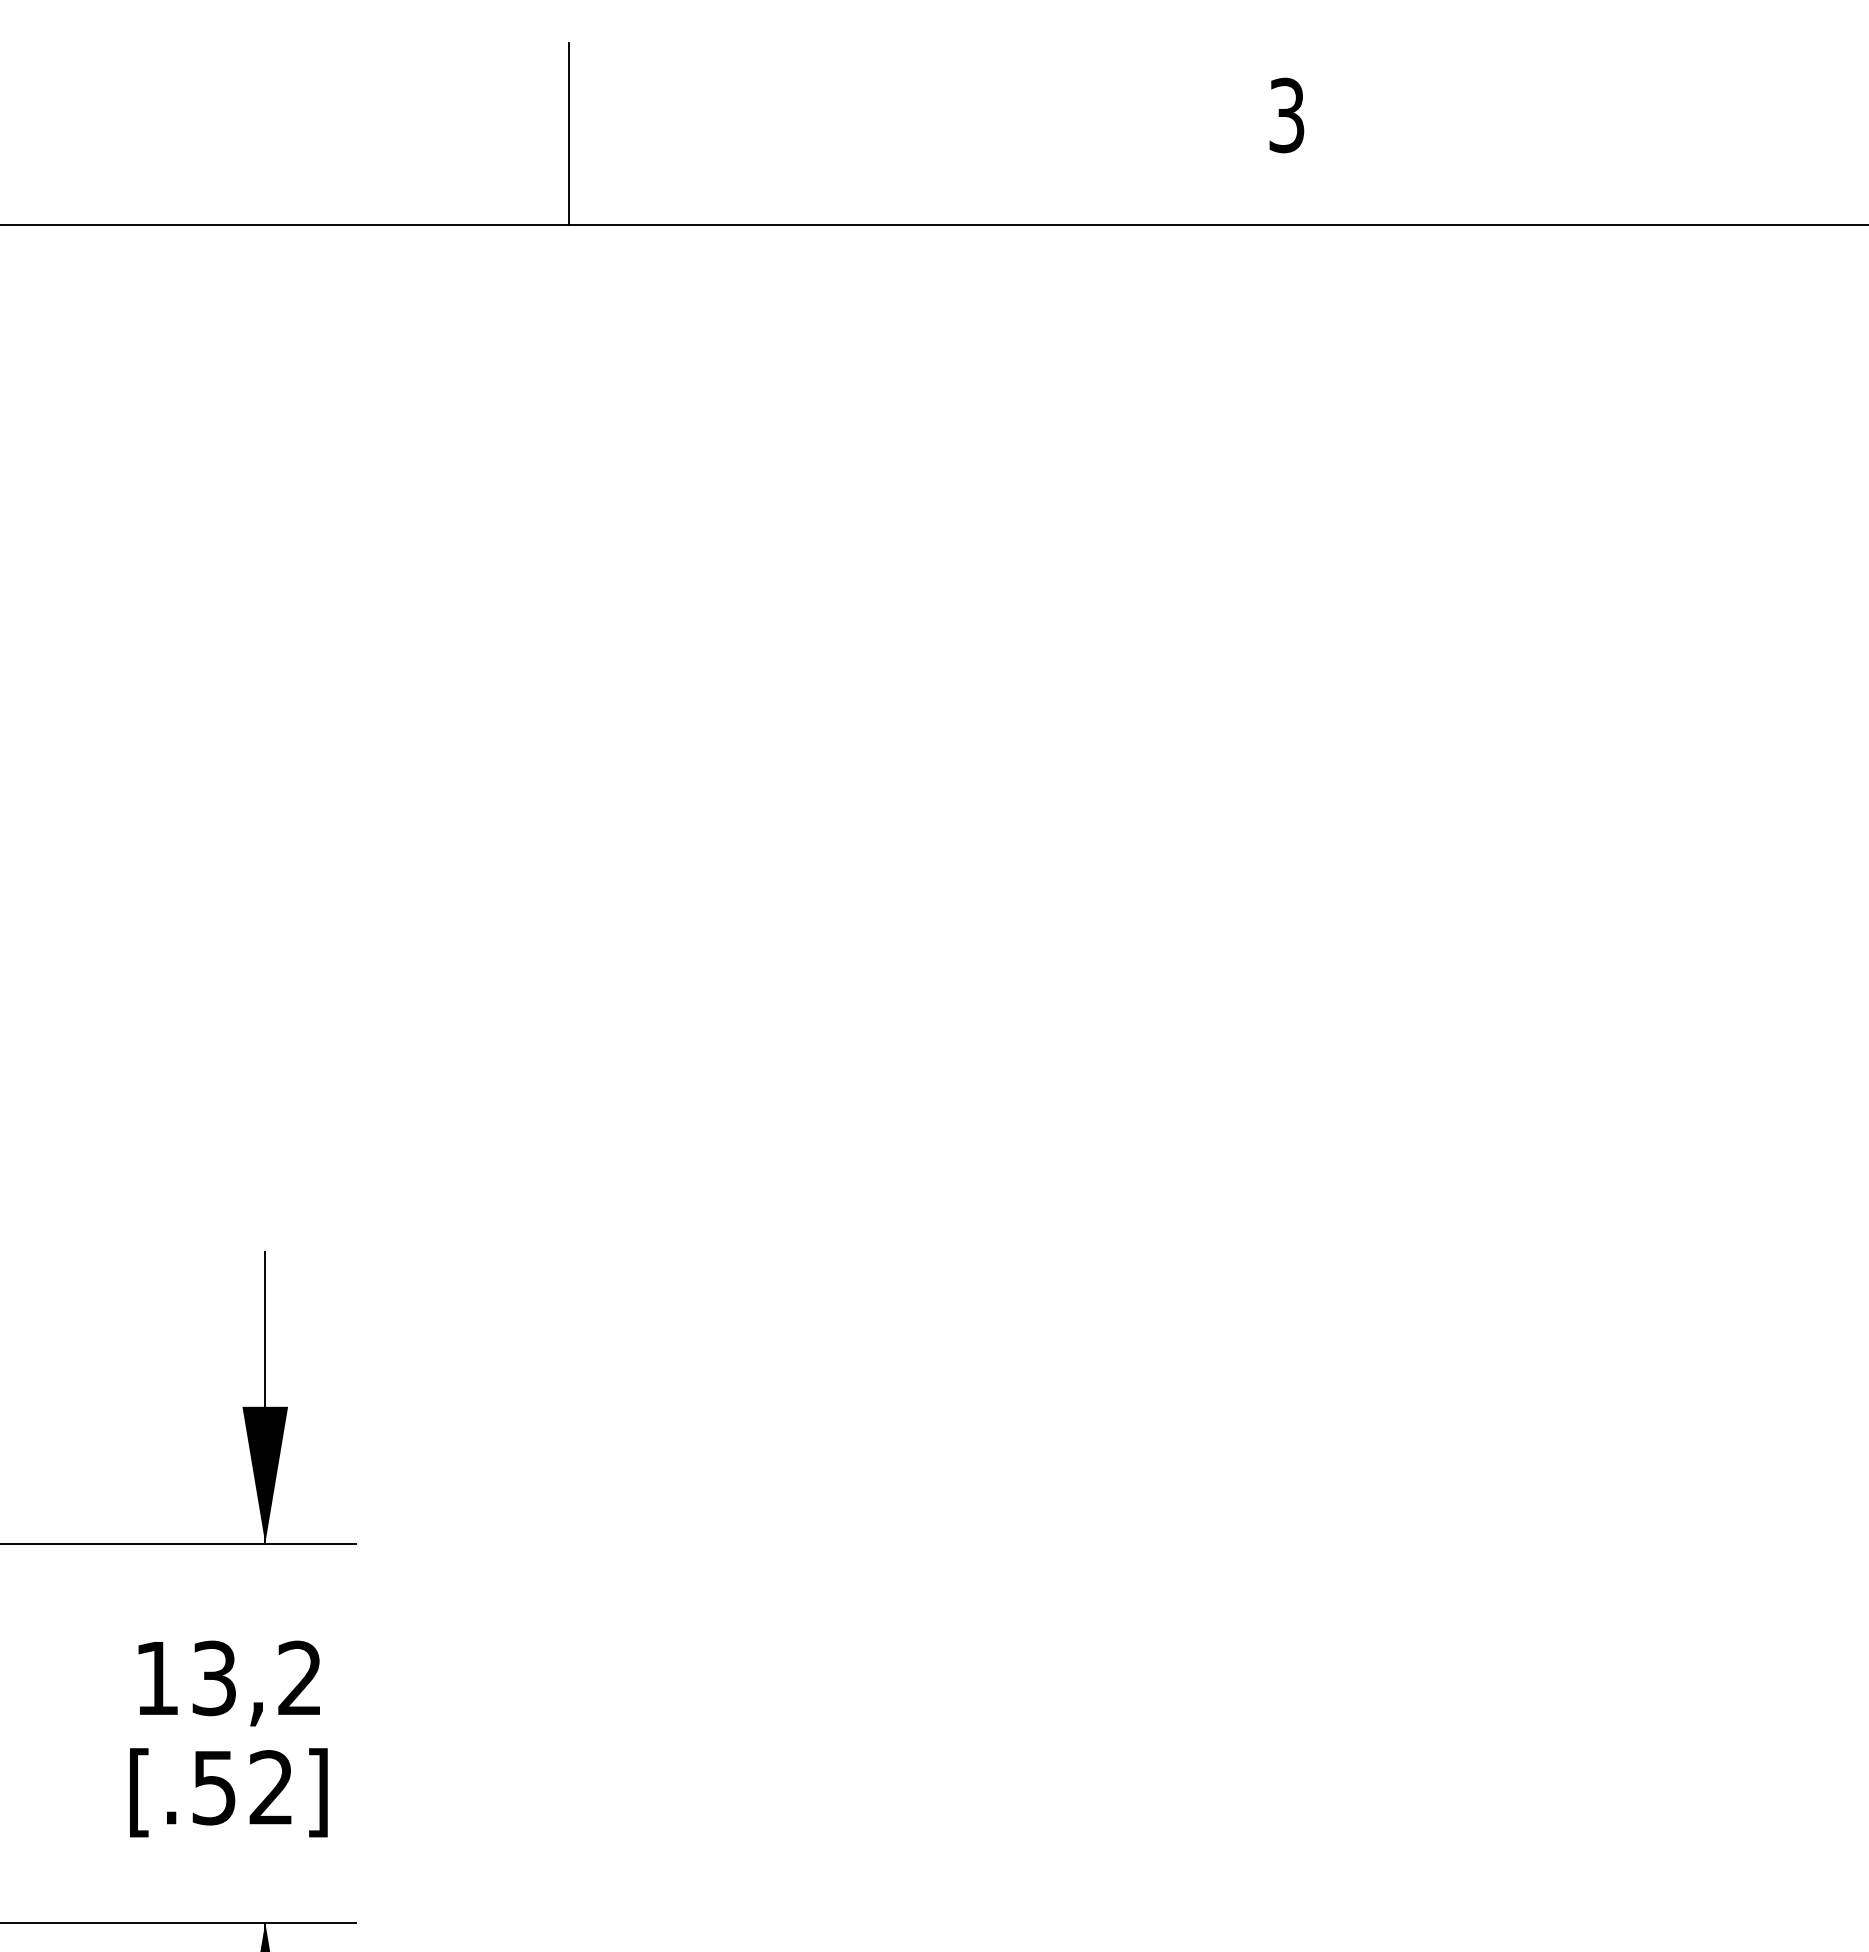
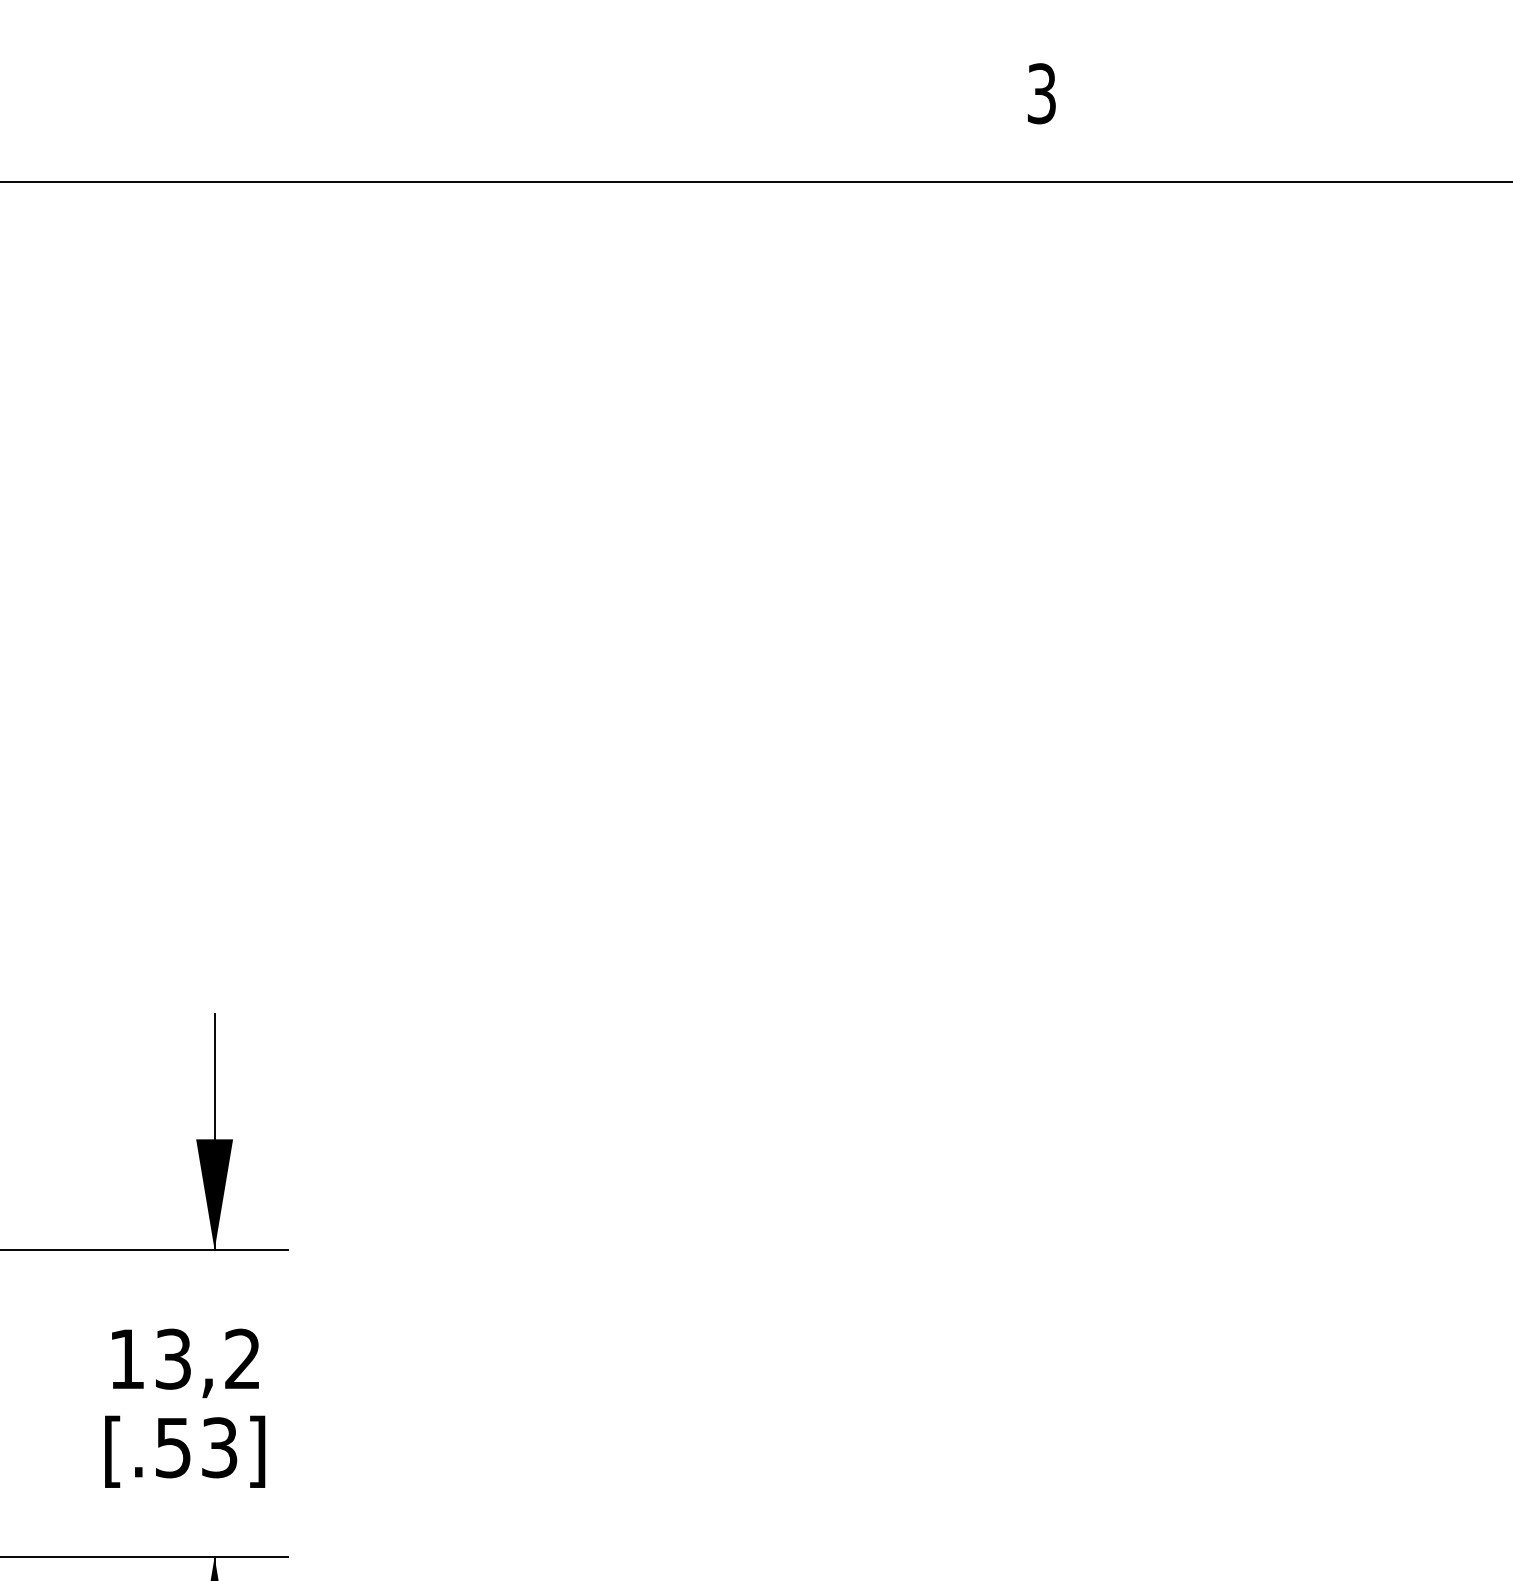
line: (569, 133) -> (460, 108), removed
text: (271, 1787) -> (219, 1447), [.52] -> [.53]

